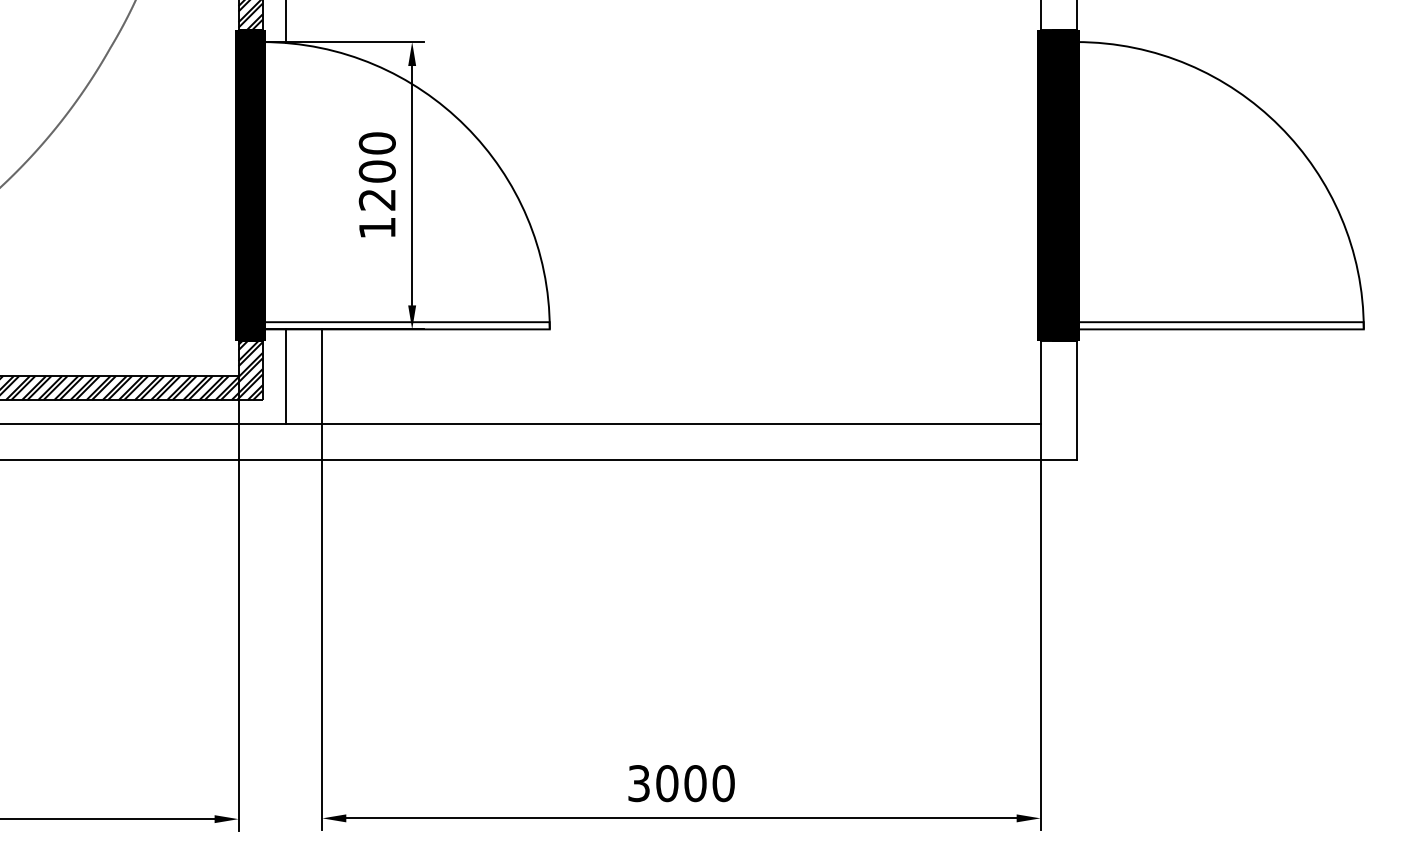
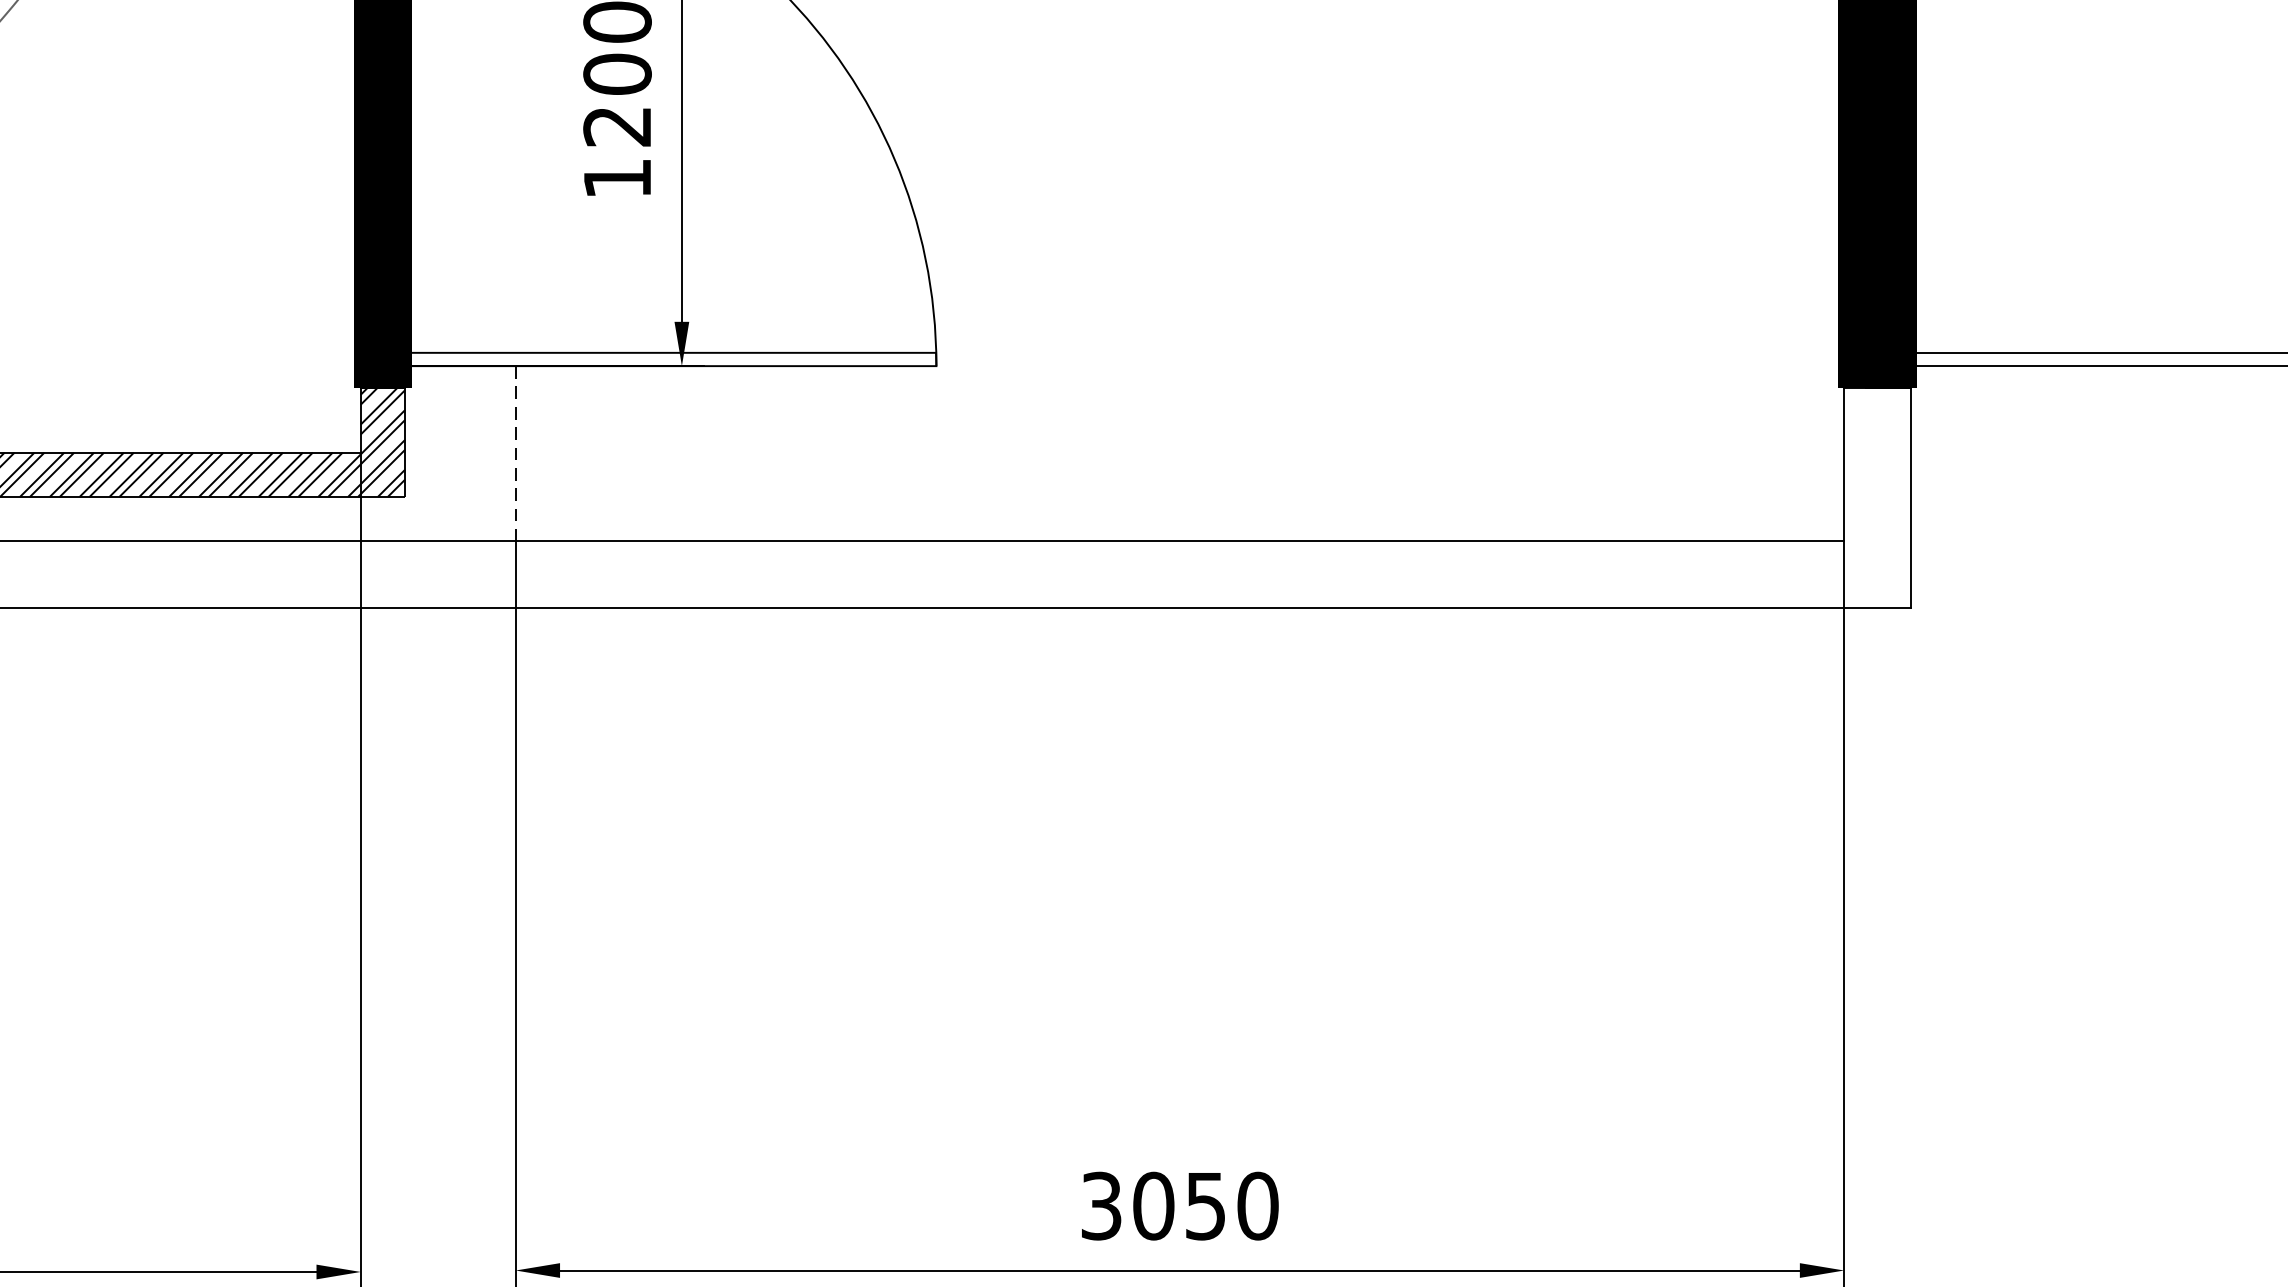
line: (286, 376) -> (449, 453), removed
line: (322, 377) -> (516, 455), solid -> dashed
text: (695, 783) -> (1205, 1206), 3000 -> 3050

